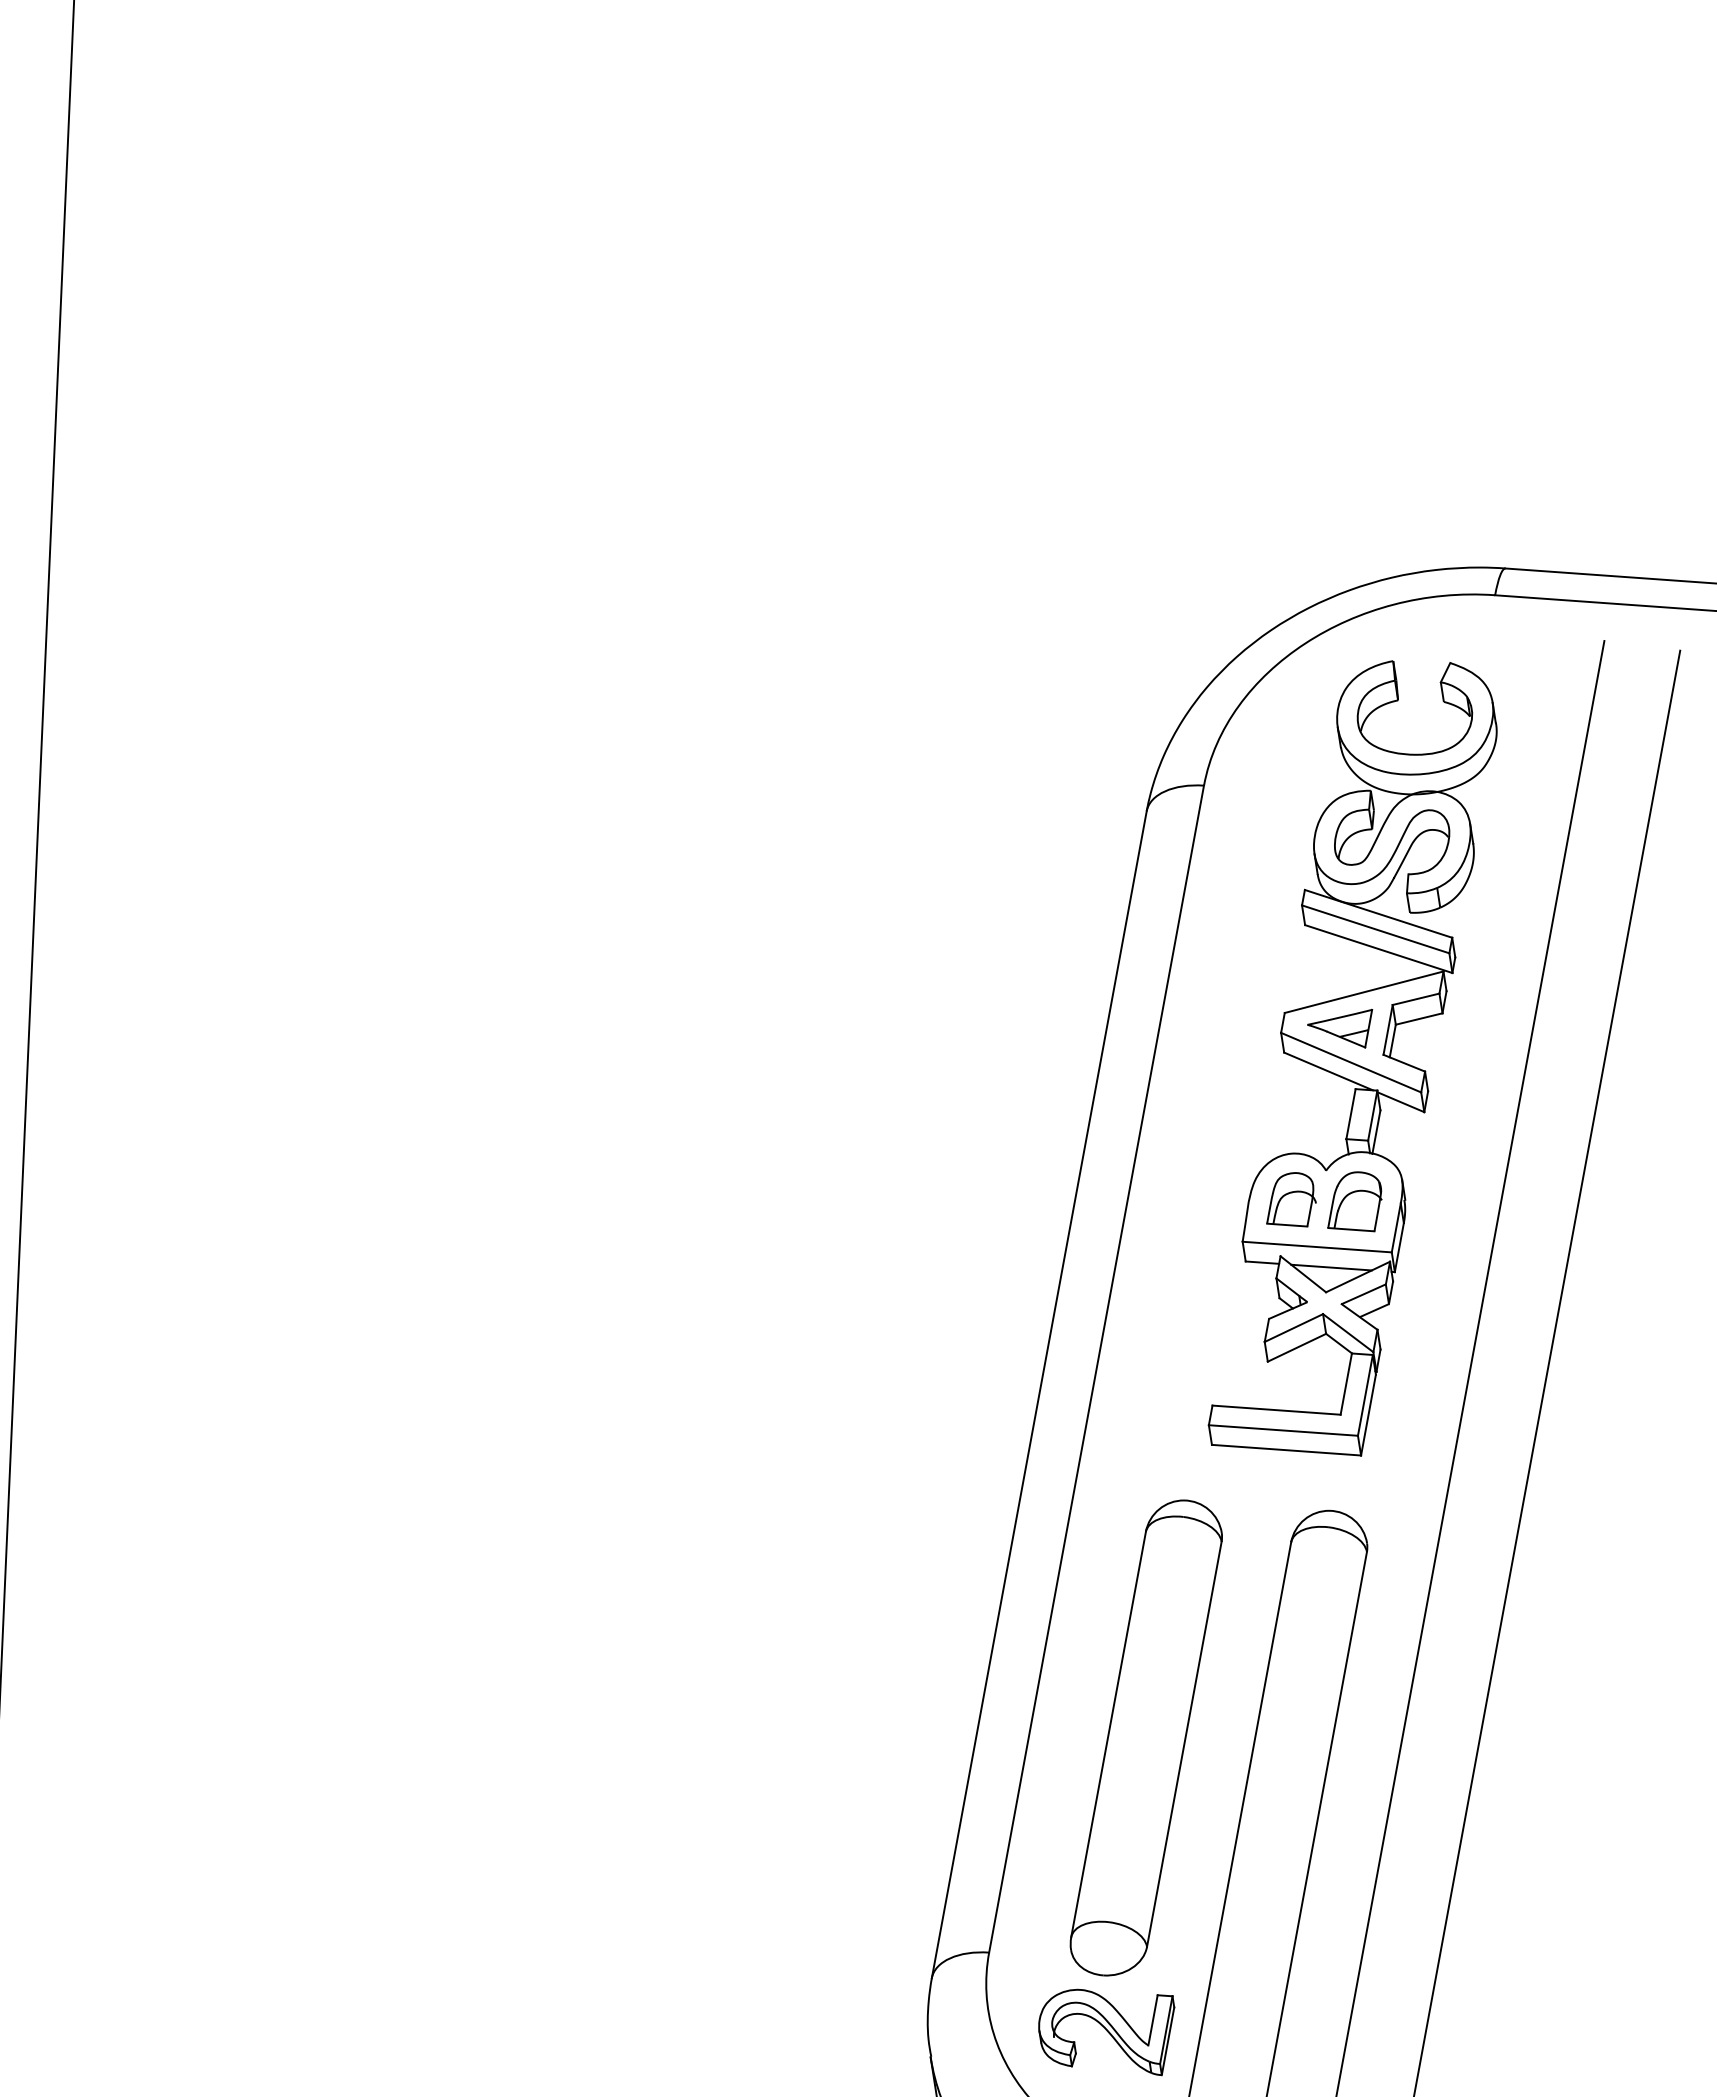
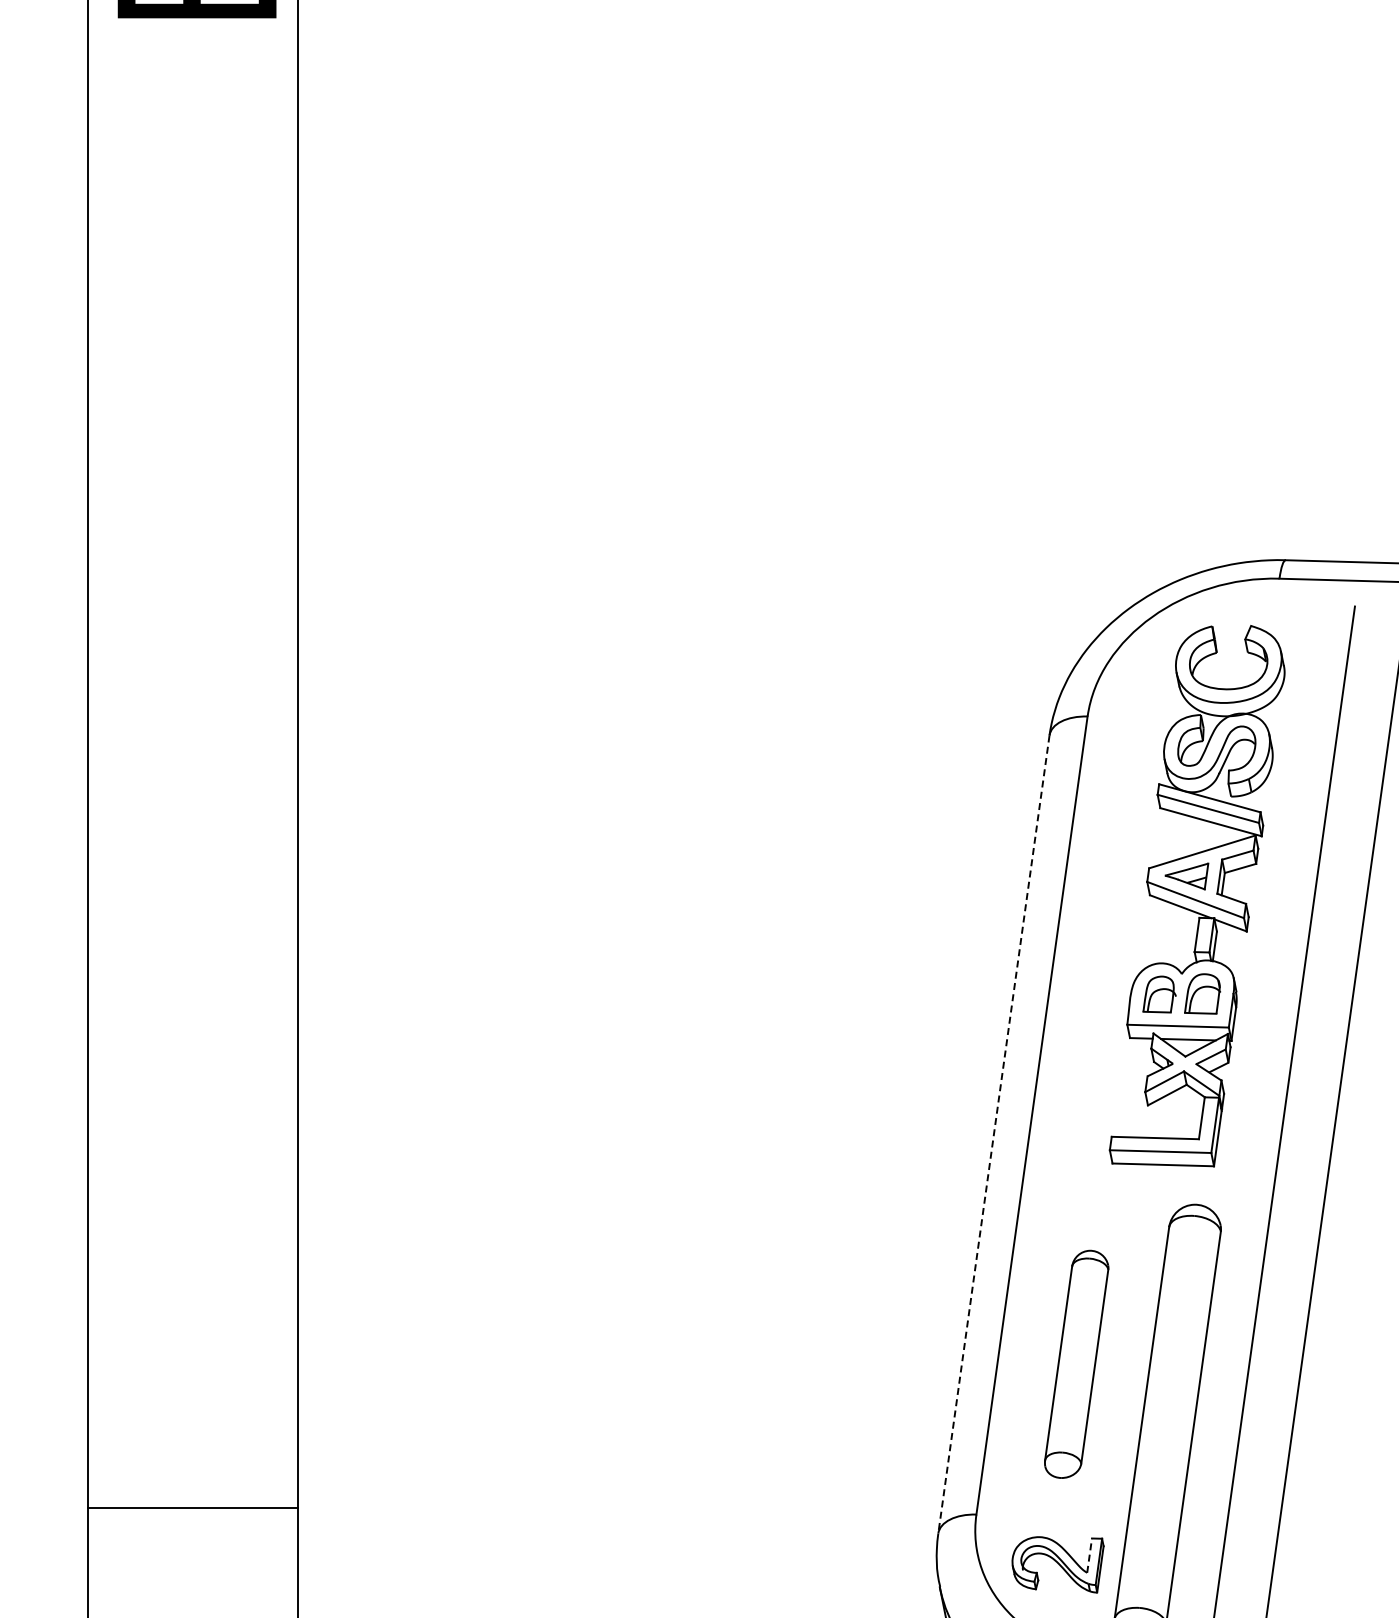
line: (1038, 1394) -> (993, 1134), solid -> dashed
part: (1146, 1738) -> (1076, 1364), size x0.7
line: (1152, 2020) -> (1089, 1555), solid -> dashed

